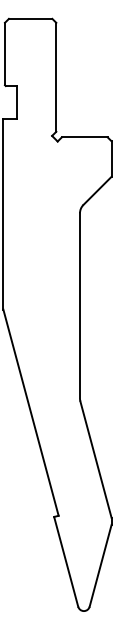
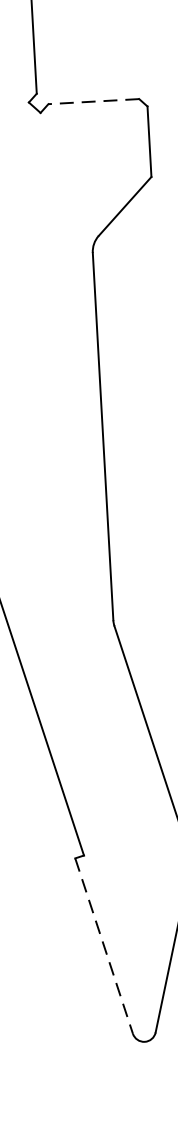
line: (84, 137) -> (93, 101), solid -> dashed
line: (66, 562) -> (104, 947), solid -> dashed

